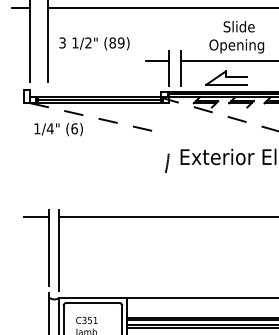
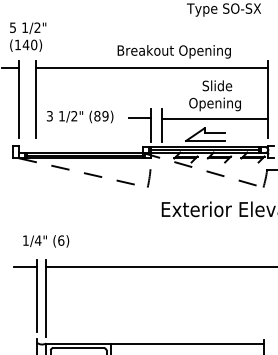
text: (93, 43) -> (79, 116), moved
text: (59, 129) -> (46, 241), moved
line: (167, 163) -> (149, 178), moved

